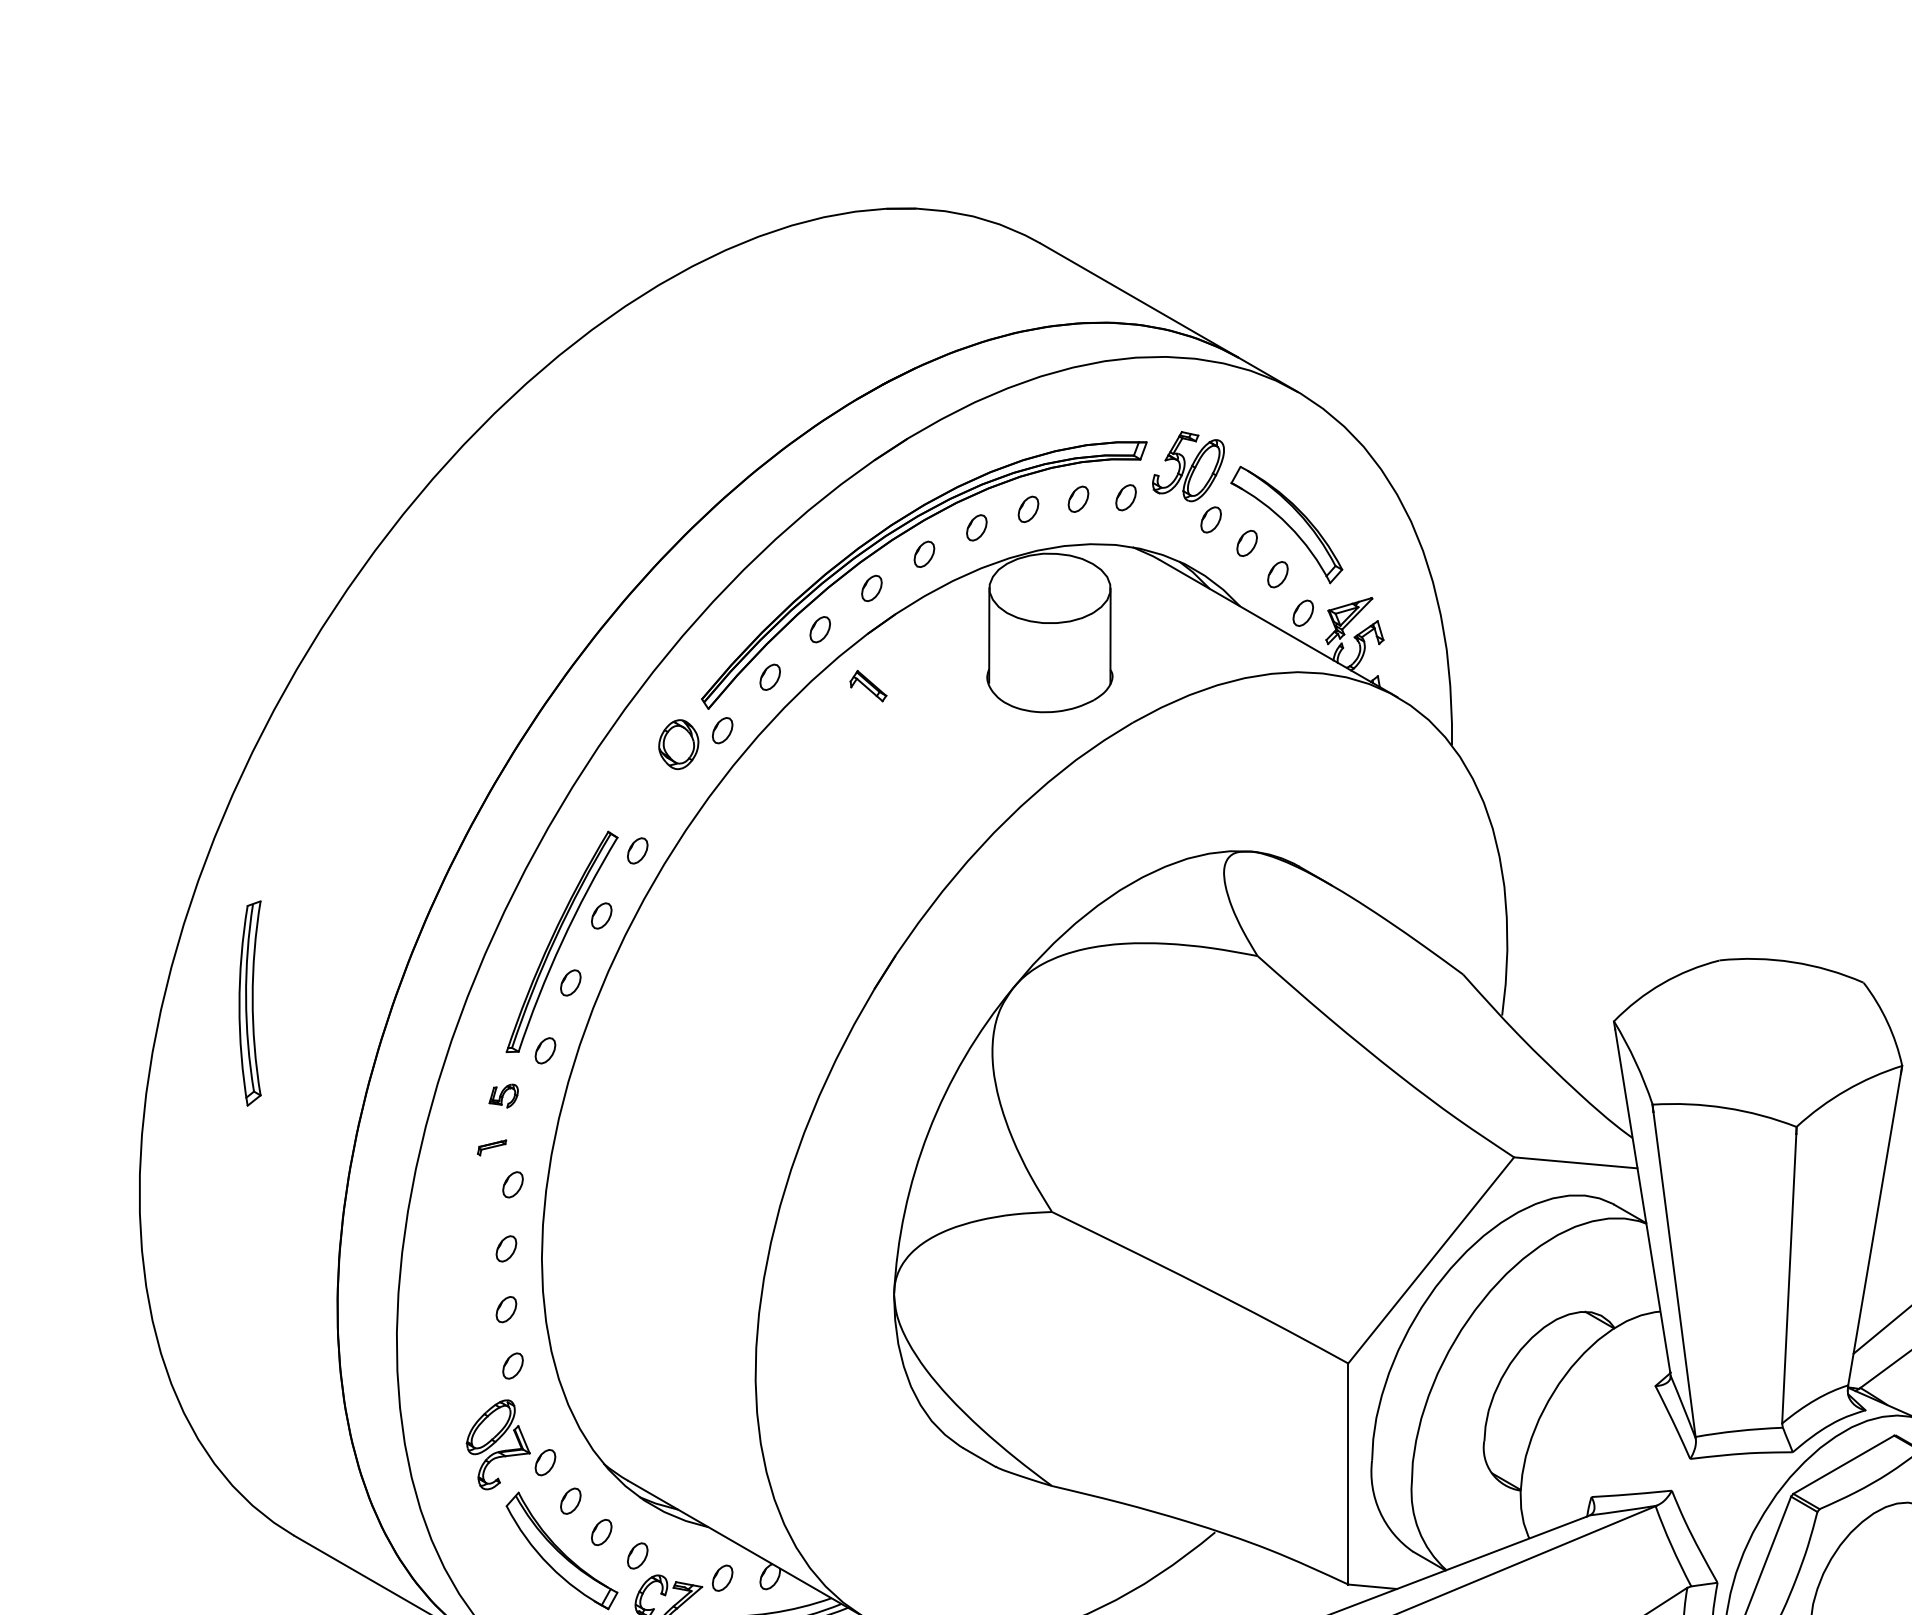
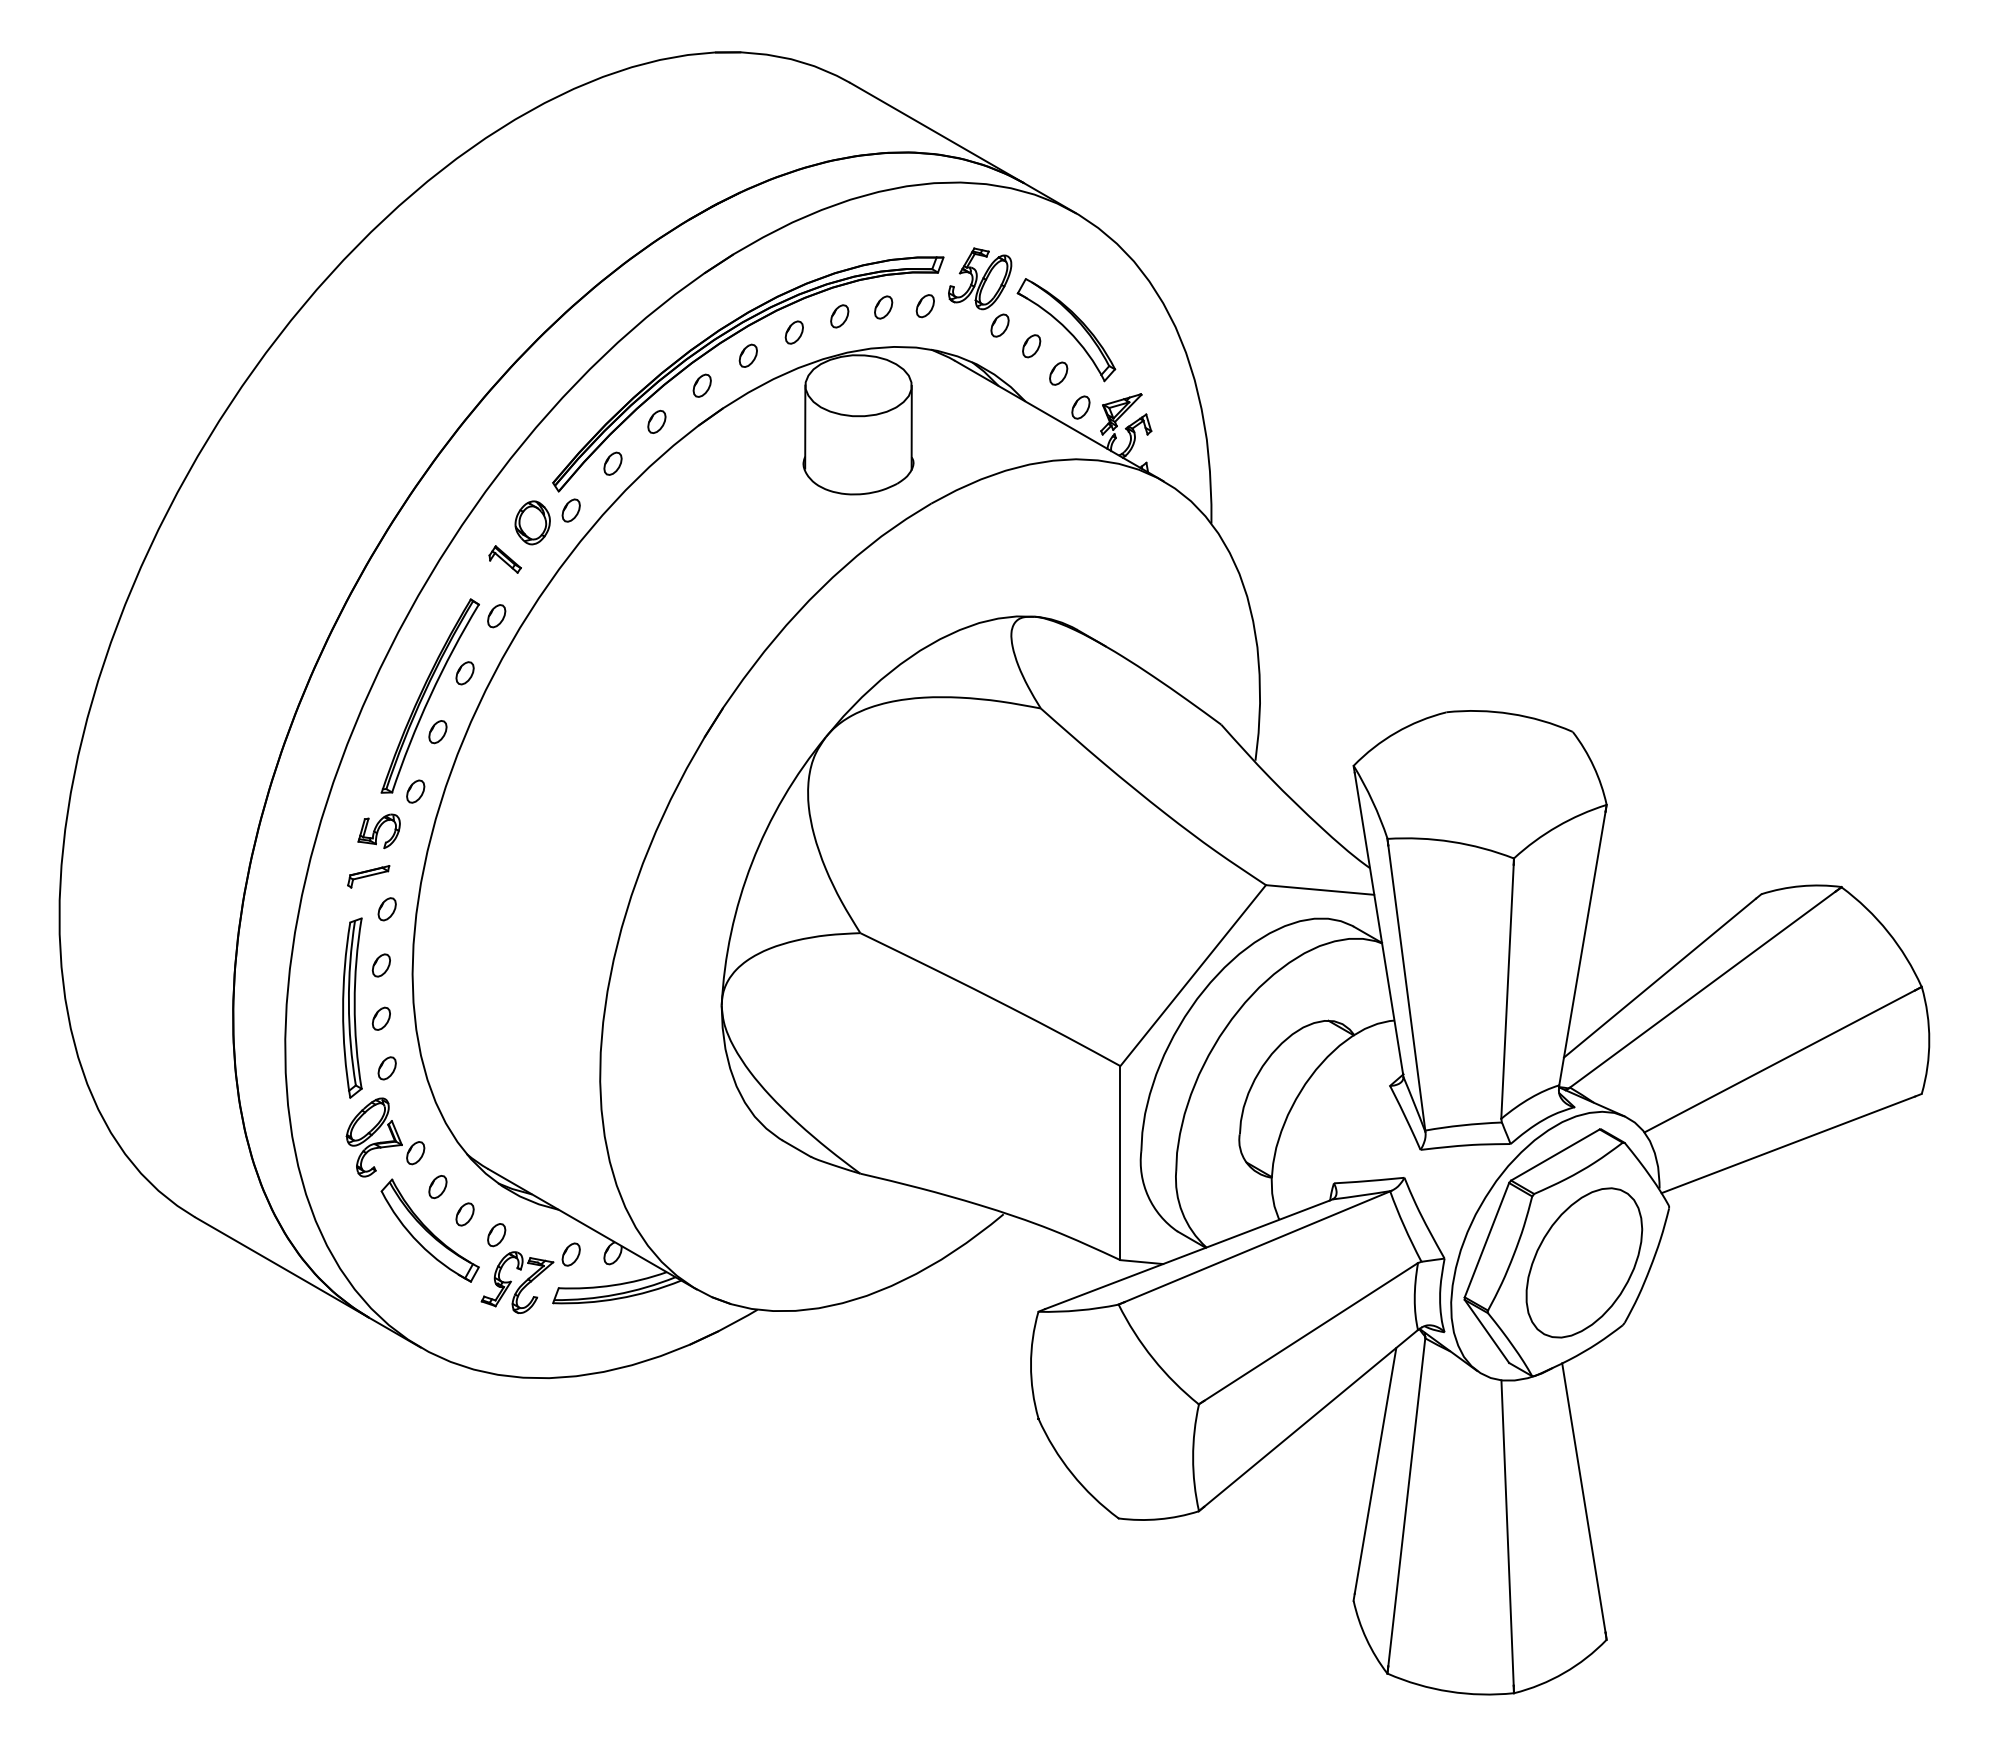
part: (867, 686) -> (504, 559), moved
part: (250, 1002) -> (352, 1007), moved
part: (503, 1096) -> (378, 831), size x1.67
part: (491, 1147) -> (368, 876), size x1.67

